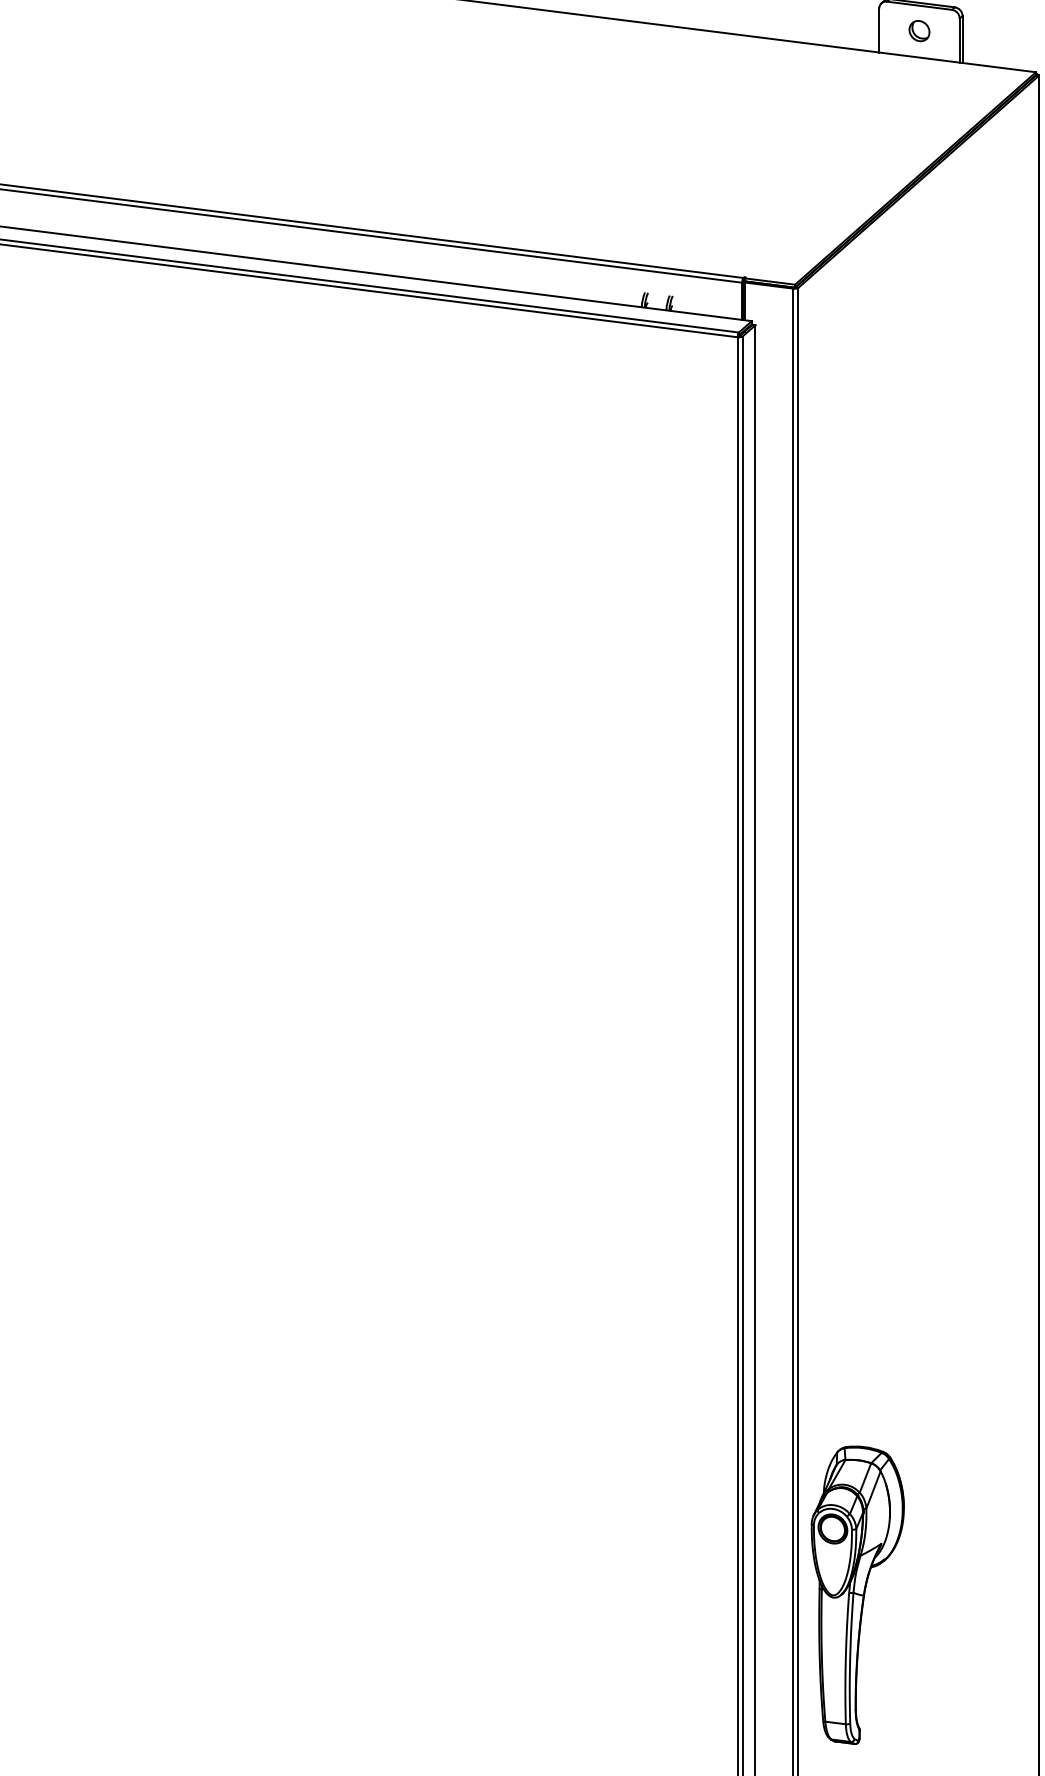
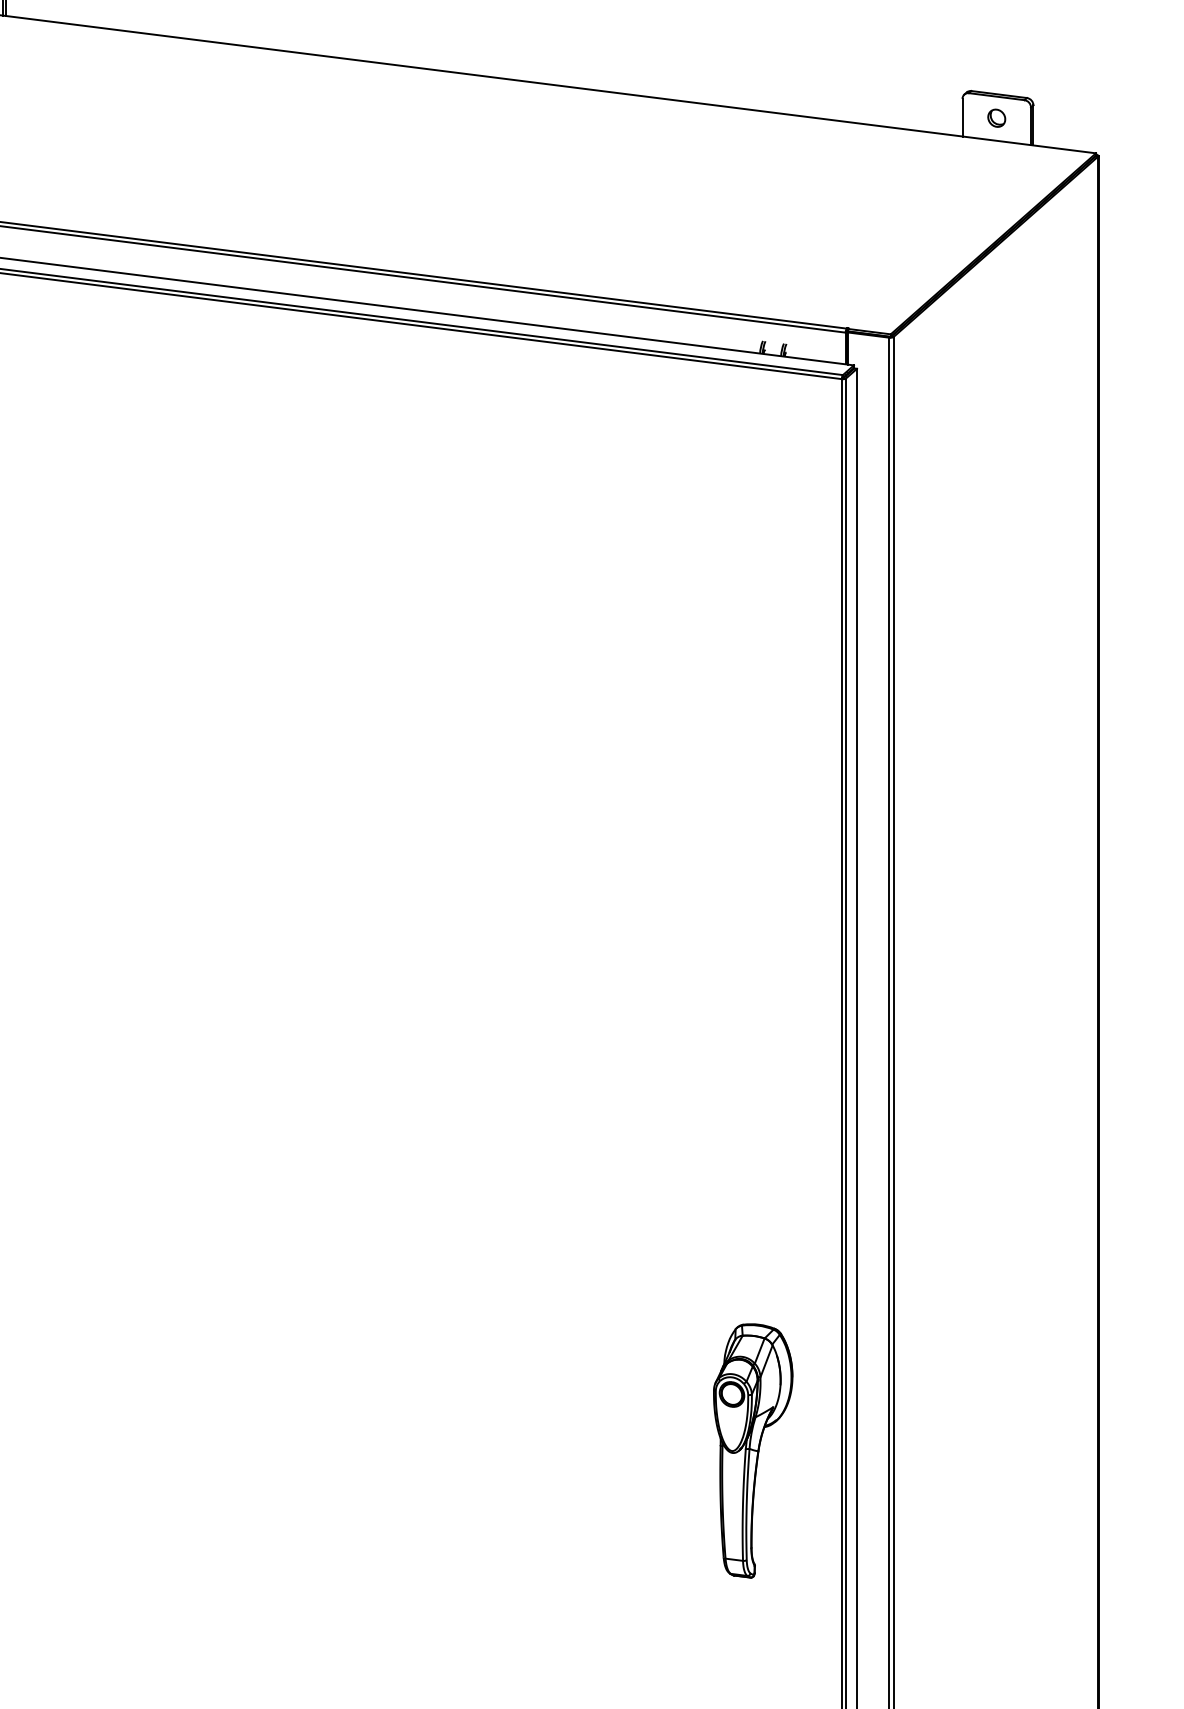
part: (858, 1594) -> (753, 1450), moved

